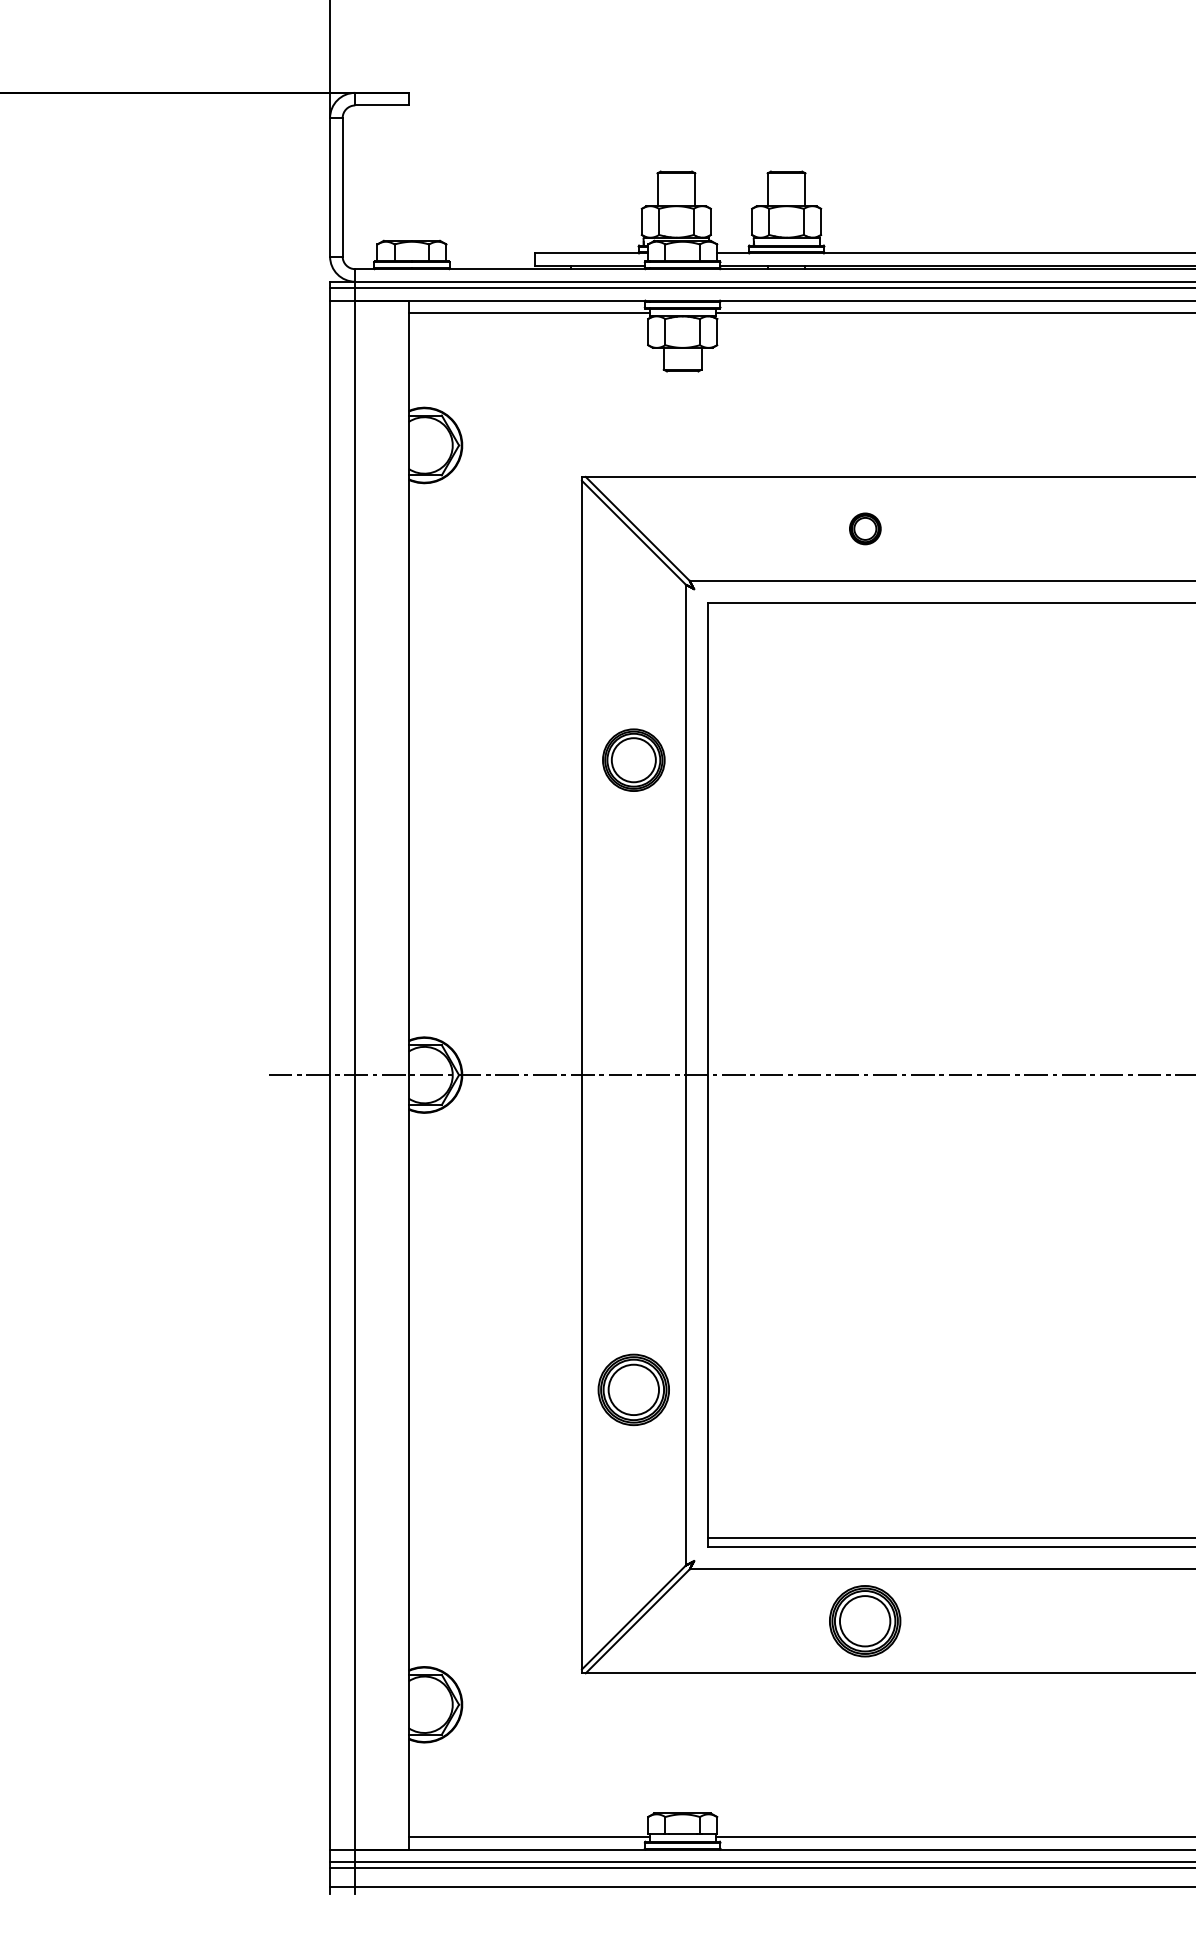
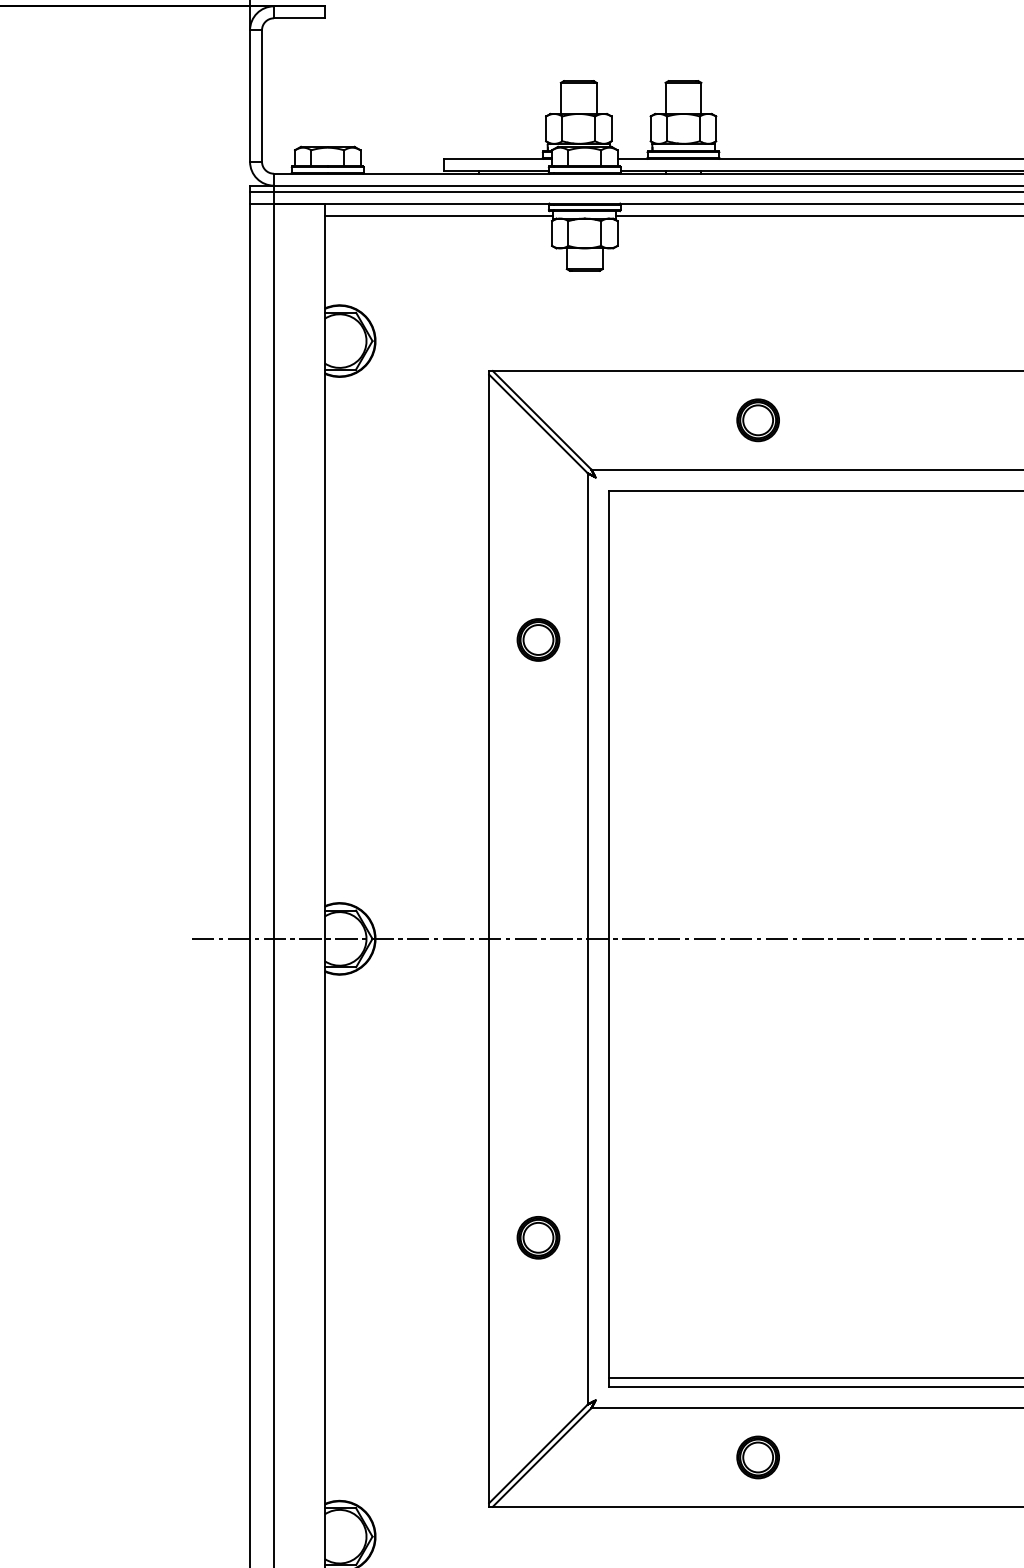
part: (865, 528) -> (758, 419), size x1.43
part: (633, 760) -> (538, 640), size x0.71
part: (633, 1389) -> (538, 1237), size x0.62
part: (865, 1621) -> (758, 1457), size x0.62

